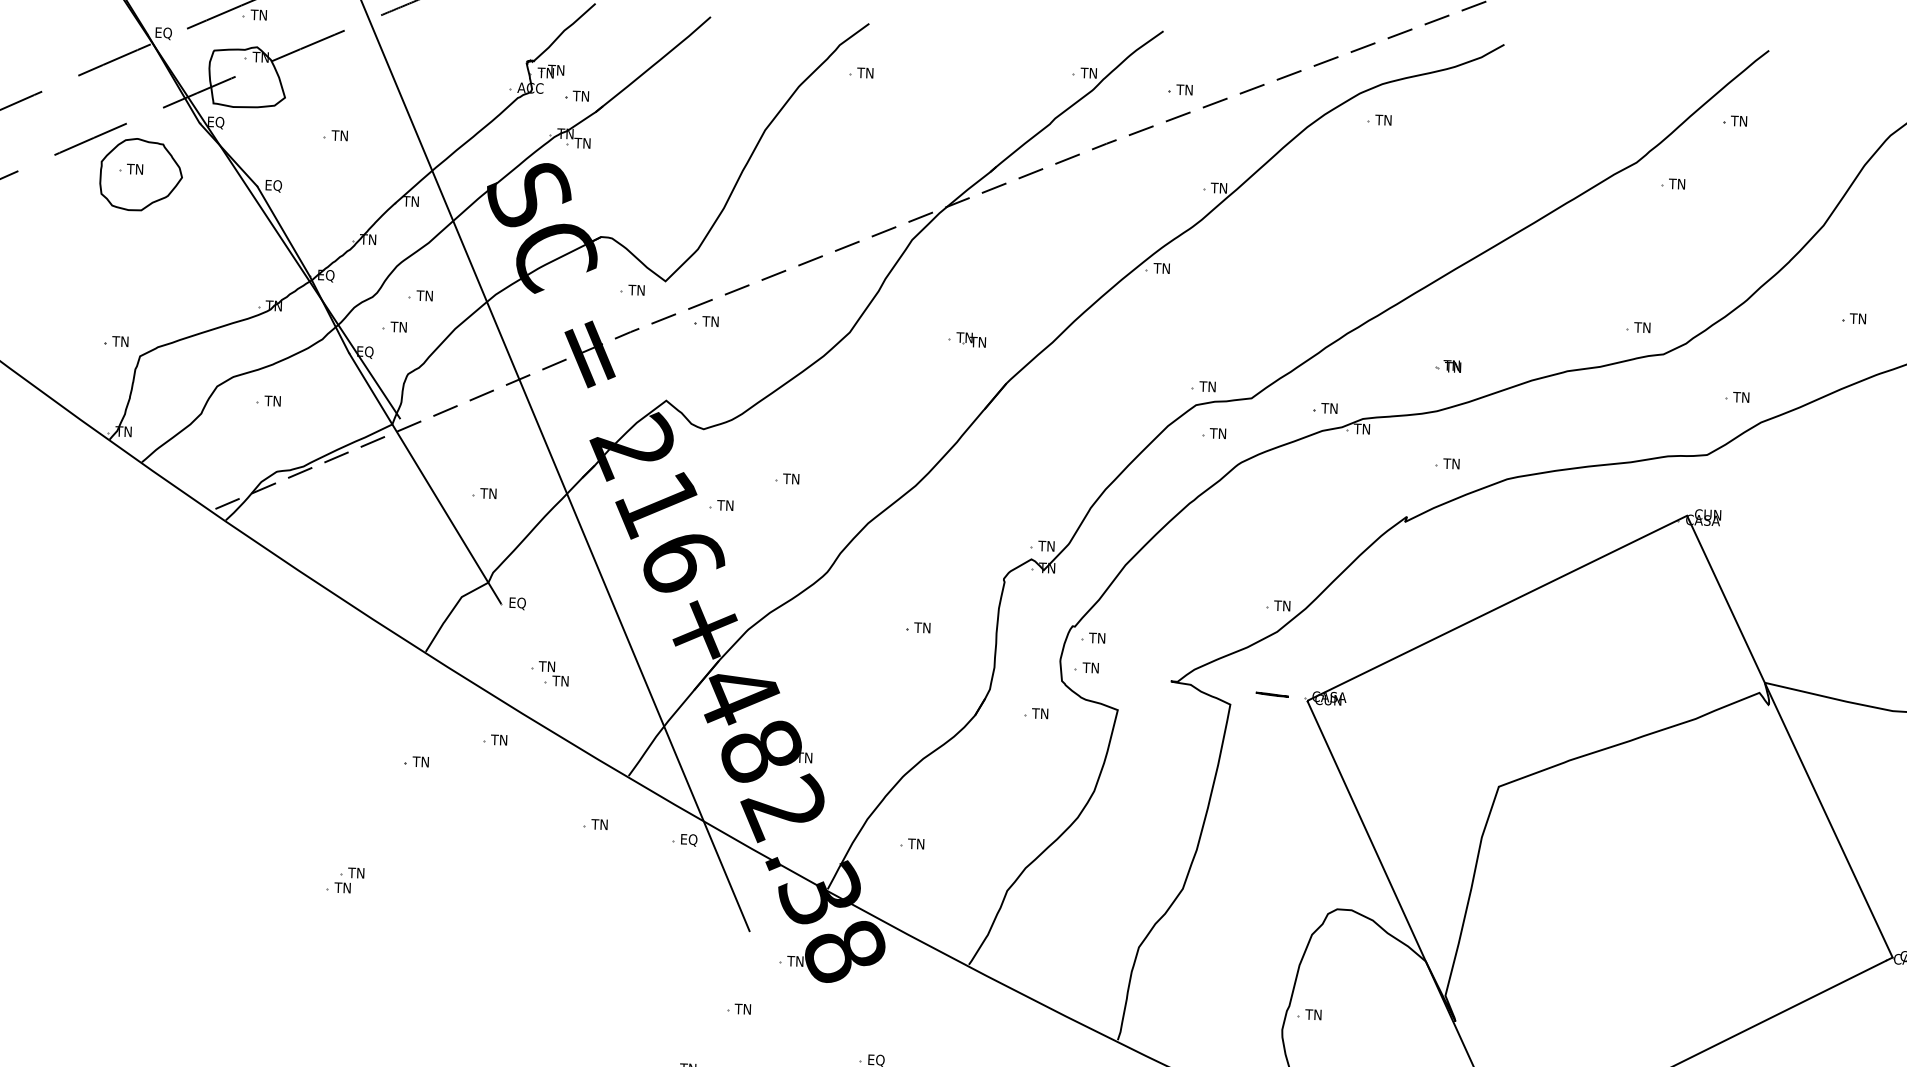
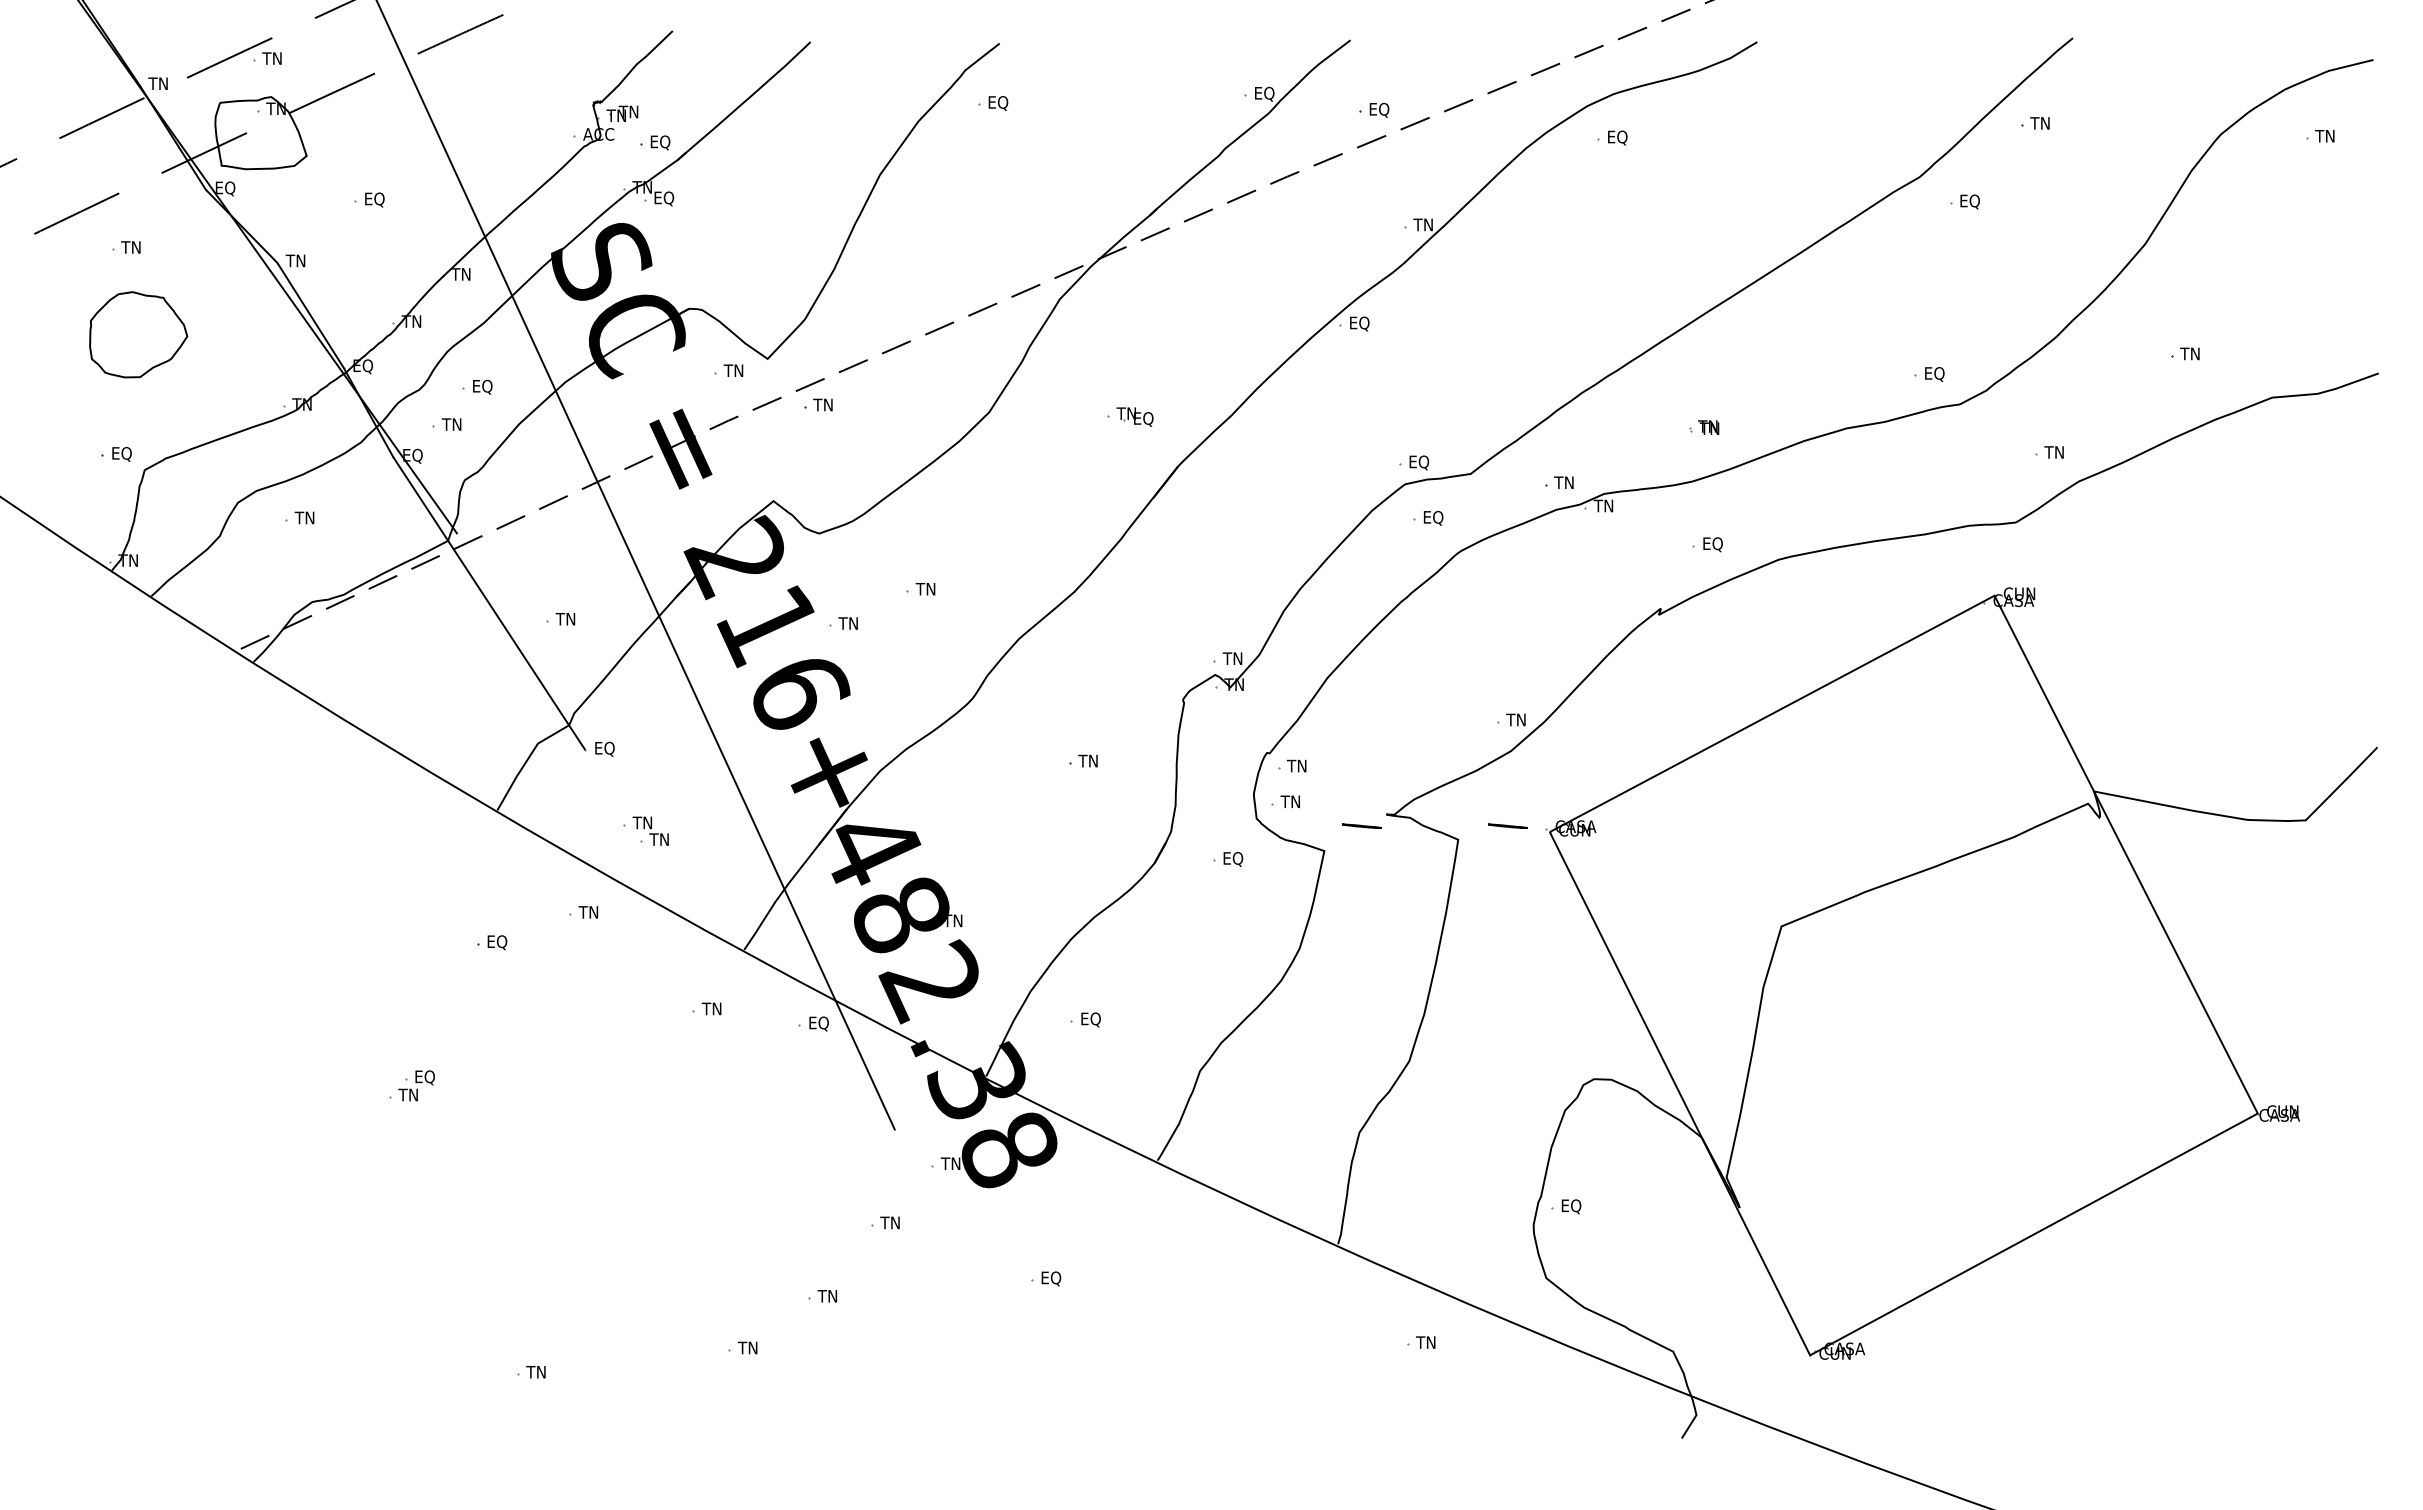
text: (162, 33) -> (158, 84), EQ -> TN
text: (865, 73) -> (997, 103), TN -> EQ
text: (1088, 73) -> (1263, 93), TN -> EQ
text: (1184, 90) -> (1378, 109), TN -> EQ
text: (581, 96) -> (659, 142), TN -> EQ
text: (1383, 120) -> (1616, 137), TN -> EQ
text: (339, 136) -> (373, 199), TN -> EQ
text: (582, 143) -> (663, 198), TN -> EQ
part: (141, 174) -> (138, 334), moved
text: (1676, 184) -> (1968, 201), TN -> EQ
text: (272, 185) -> (295, 261), EQ -> TN
text: (1161, 268) -> (1358, 323), TN -> EQ
text: (424, 296) -> (481, 386), TN -> EQ
text: (1642, 328) -> (1933, 374), TN -> EQ
text: (120, 342) -> (120, 454), TN -> EQ
text: (978, 343) -> (1142, 419), TN -> EQ
text: (1208, 387) -> (1418, 462), TN -> EQ
text: (1218, 433) -> (1432, 517), TN -> EQ
text: (1451, 464) -> (1711, 544), TN -> EQ
line: (1149, 689) -> (1361, 825), added
text: (1040, 714) -> (1232, 859), TN -> EQ
text: (421, 762) -> (496, 942), TN -> EQ
text: (916, 844) -> (1089, 1019), TN -> EQ
text: (356, 873) -> (424, 1077), TN -> EQ
text: (1313, 1015) -> (1570, 1206), TN -> EQ

